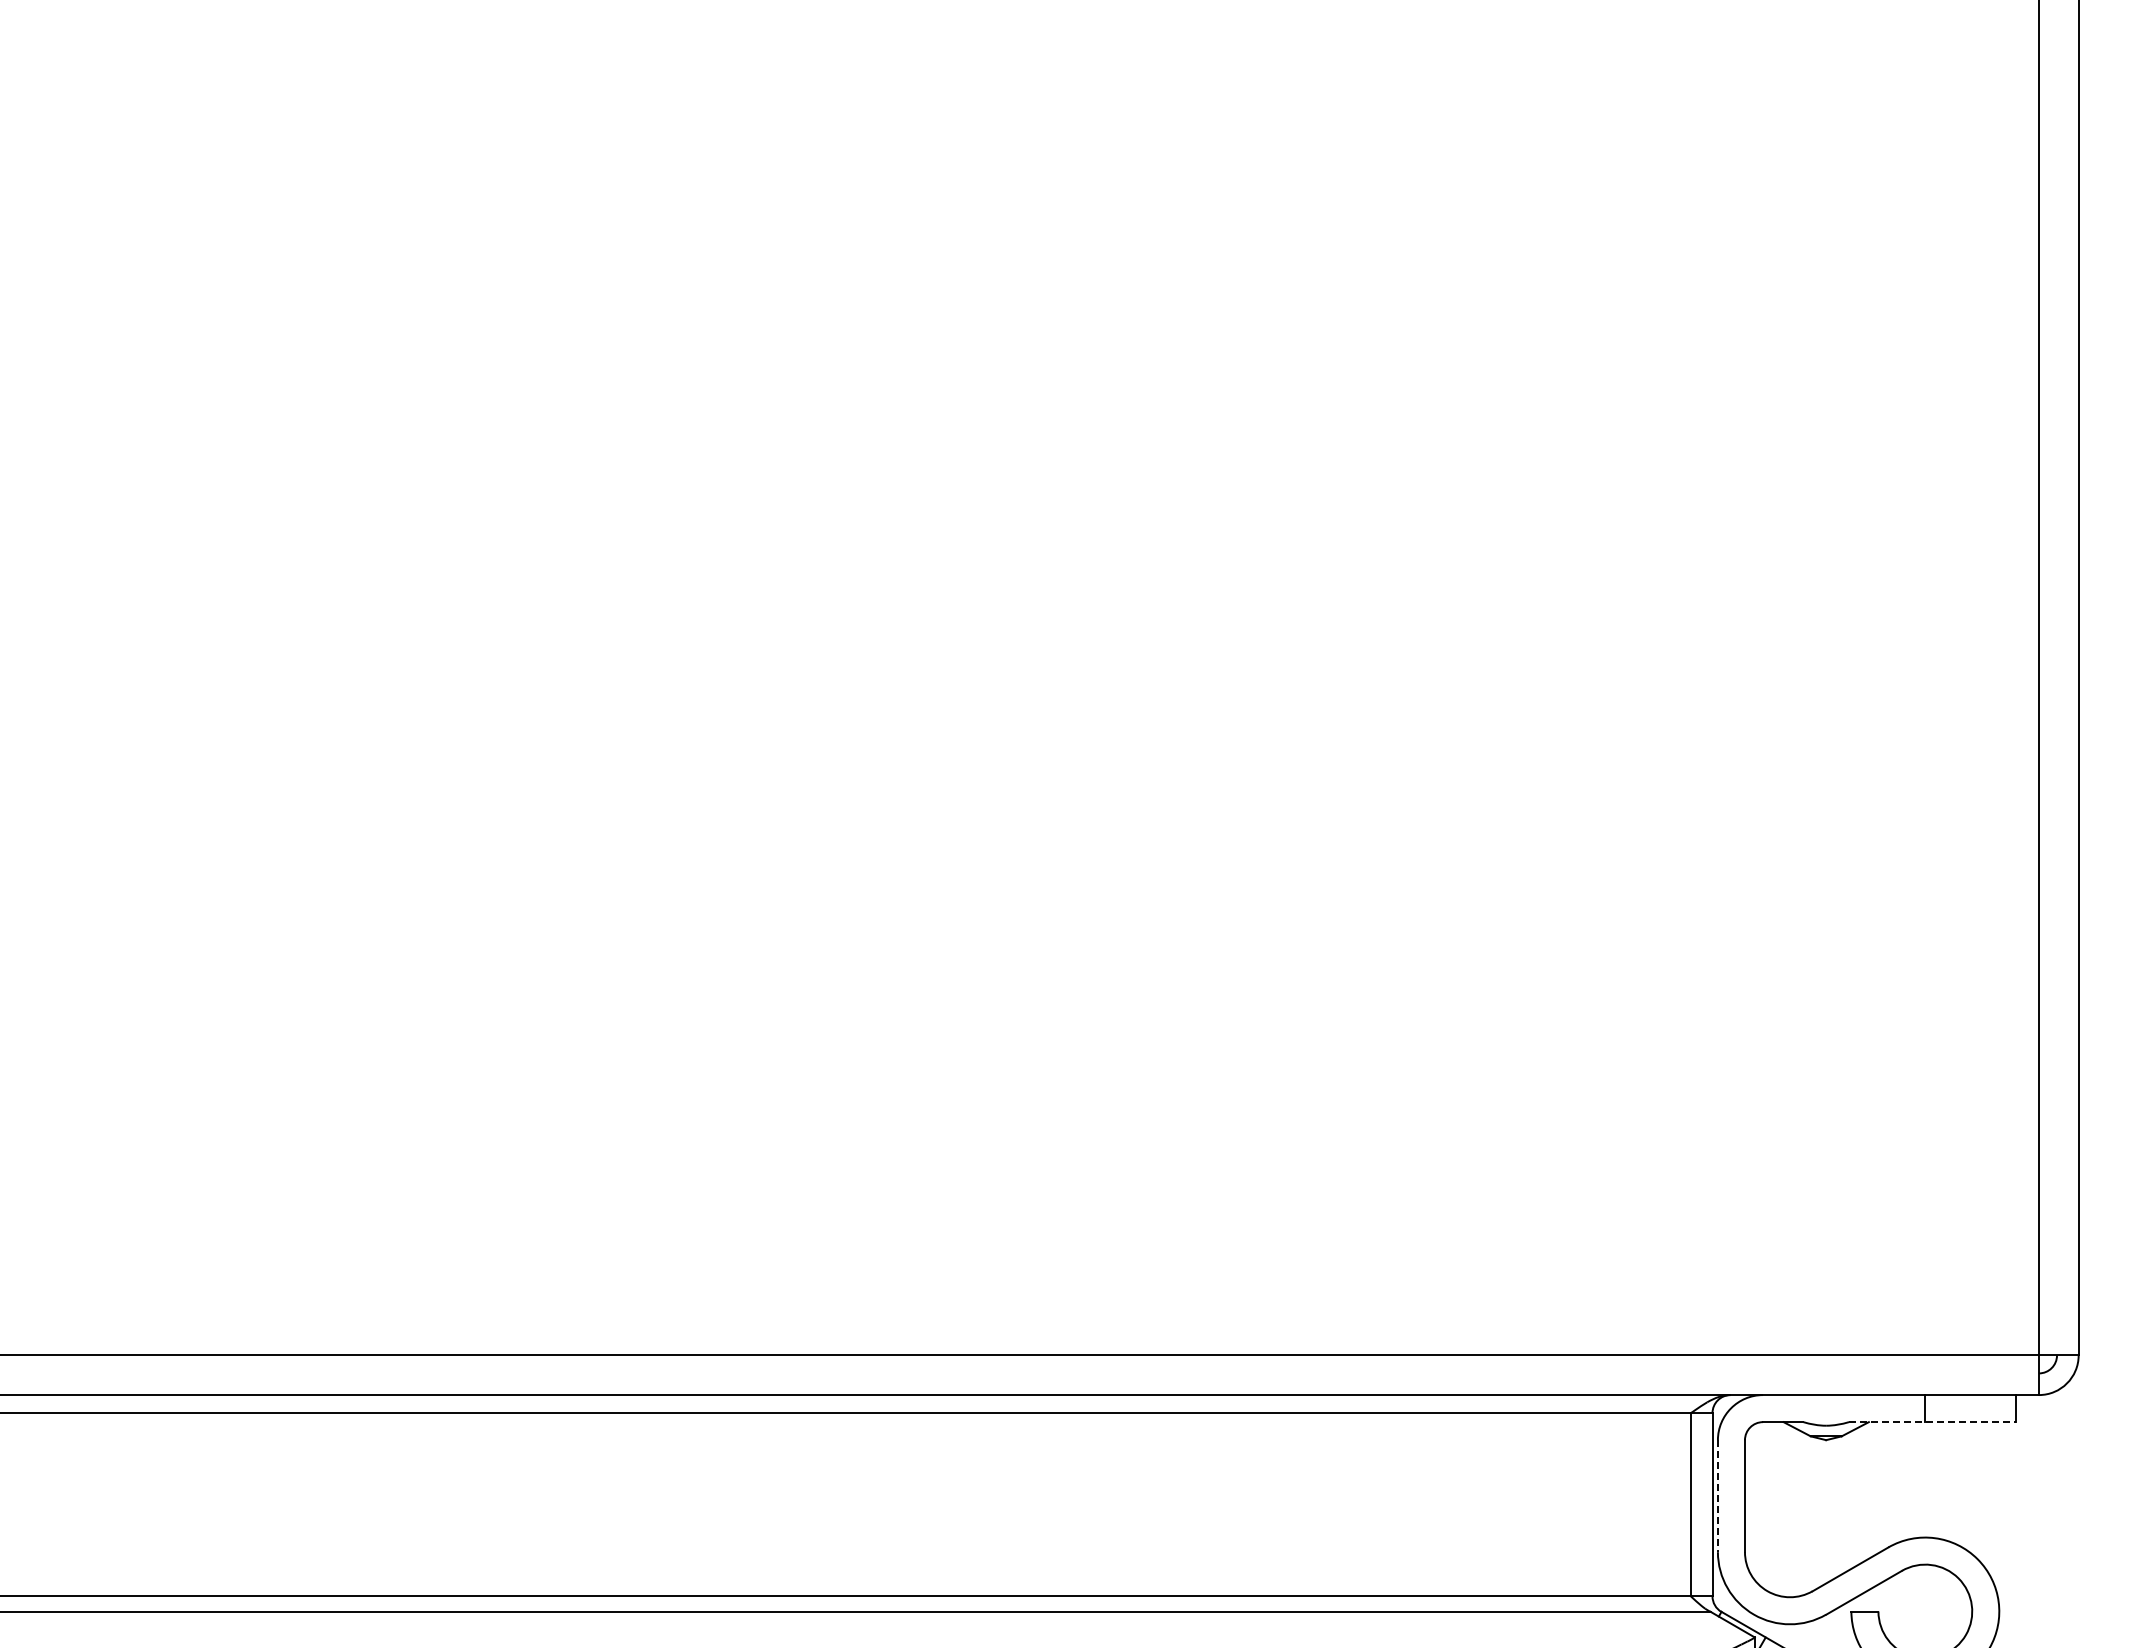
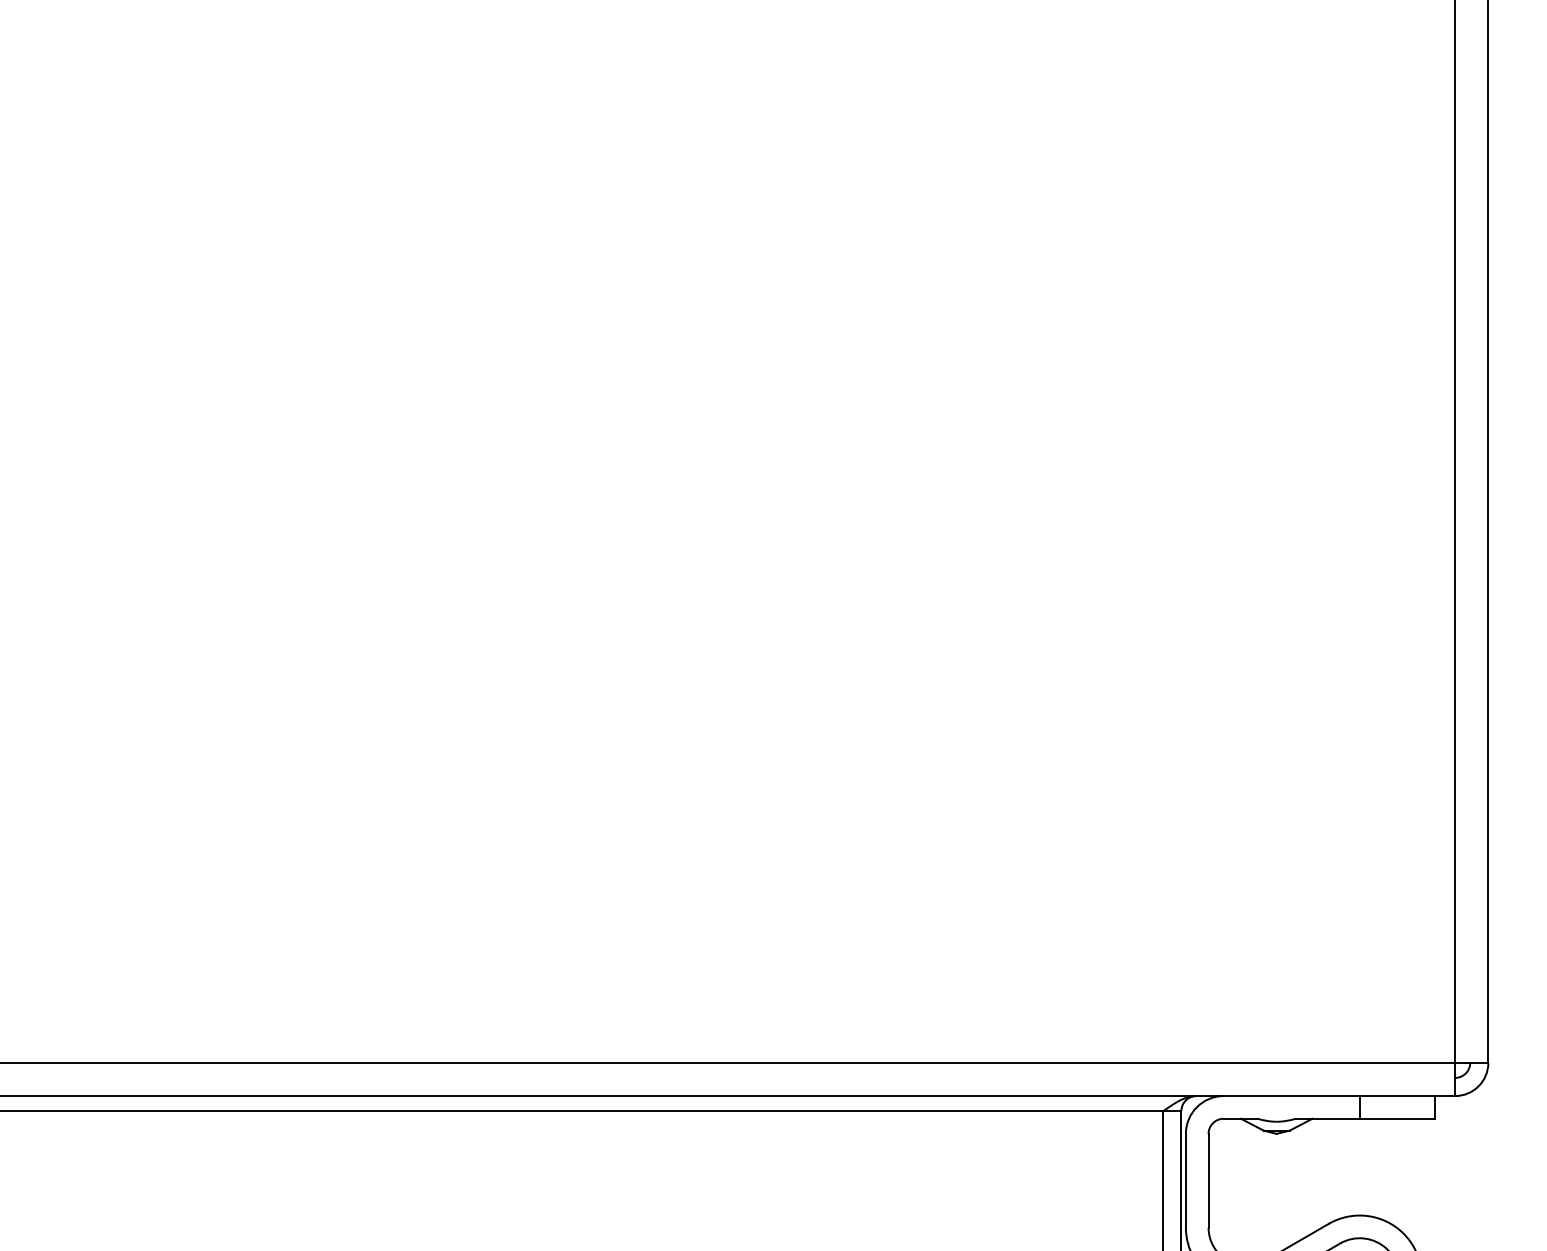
line: (1932, 1422) -> (1365, 1119), dashed -> solid
line: (1717, 1496) -> (1185, 1181), dashed -> solid

